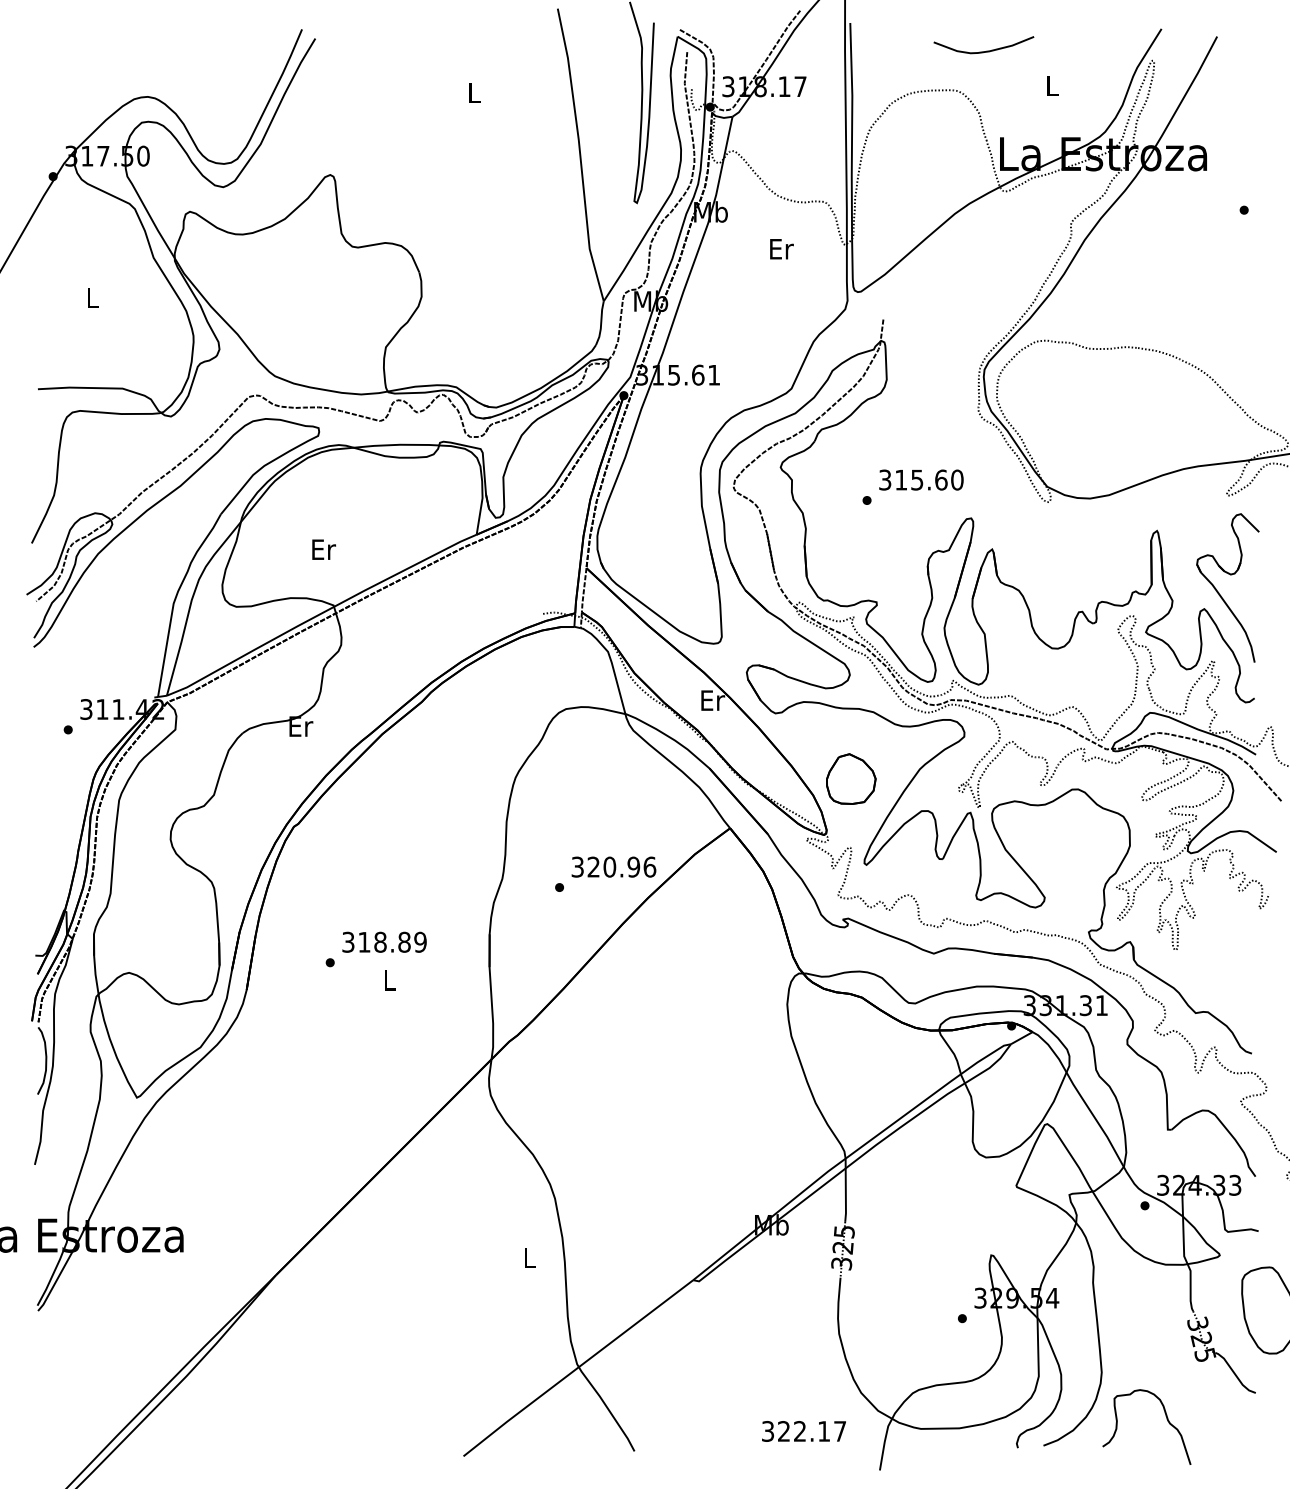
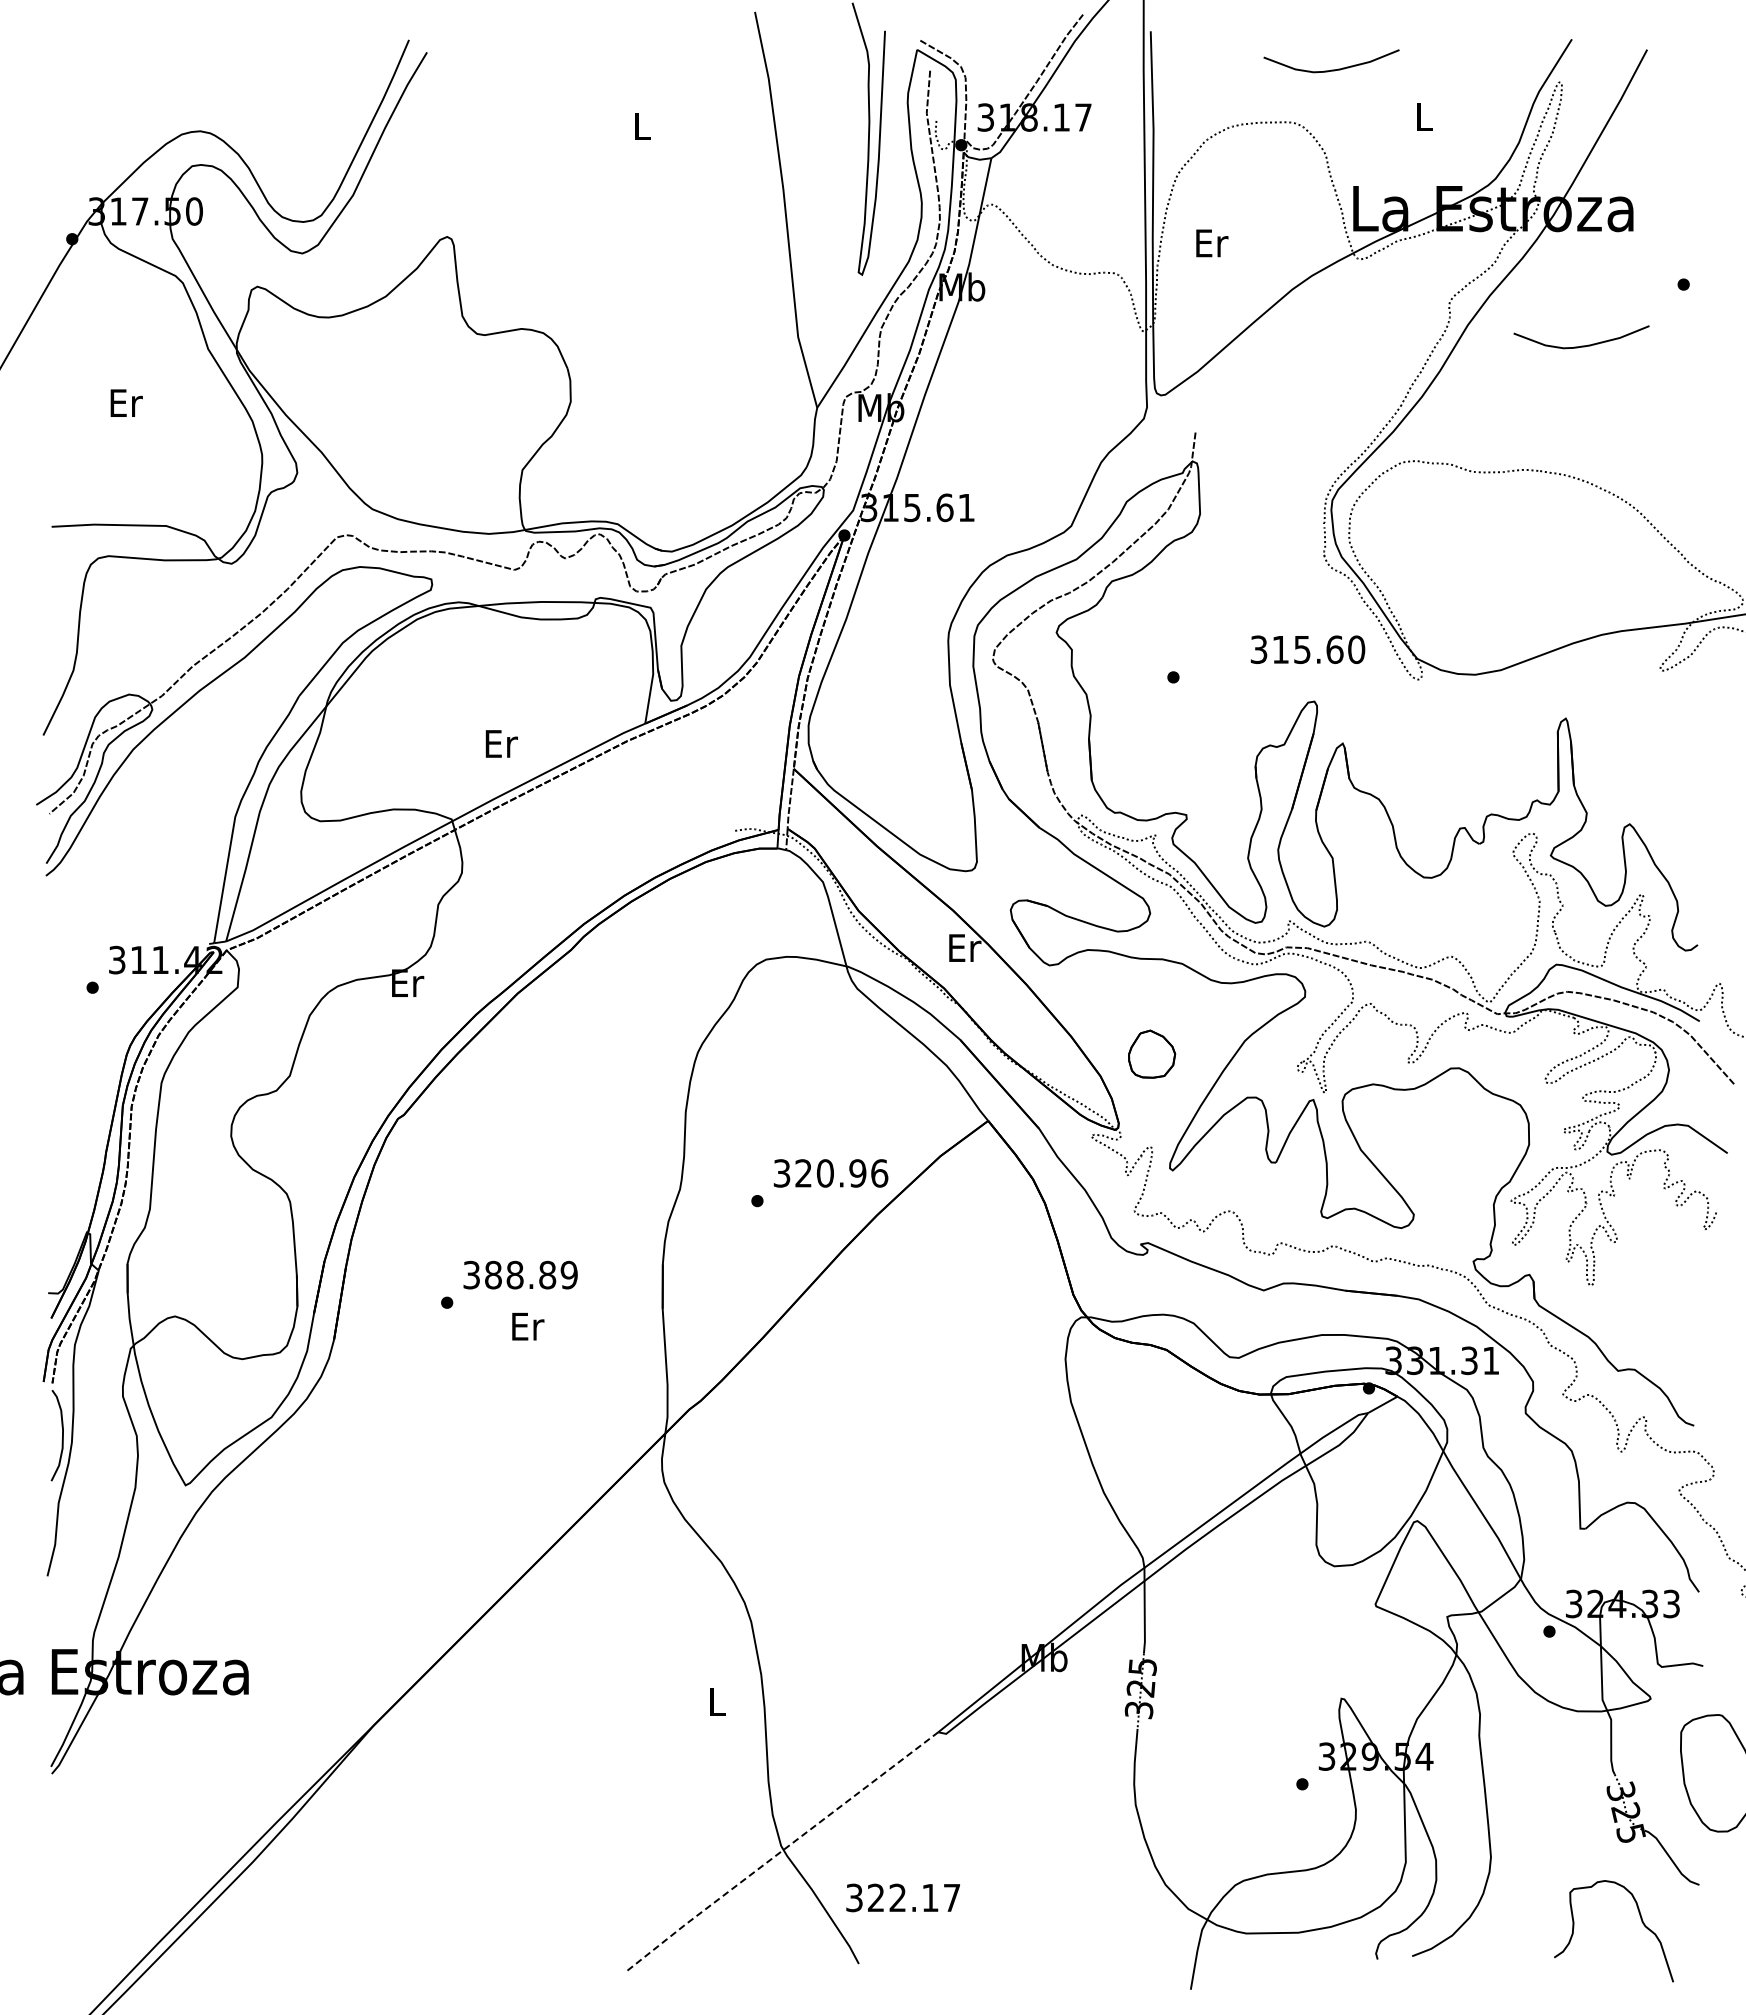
text: (782, 249) -> (1212, 243), moved
curve: (1168, 255) -> (1581, 345), added
text: (93, 297) -> (126, 402), L -> Er
text: (921, 479) -> (1307, 649), moved
text: (323, 549) -> (501, 743), moved
part: (1218, 592) -> (1649, 801), removed
part: (850, 778) -> (1151, 1053), size x0.7
text: (364, 941) -> (493, 1274), 318.89 -> 388.89
text: (390, 980) -> (528, 1326), L -> Er
line: (577, 1368) -> (781, 1851), solid -> dashed
curve: (1167, 1420) -> (1641, 1922), moved
text: (803, 1431) -> (902, 1897), moved

